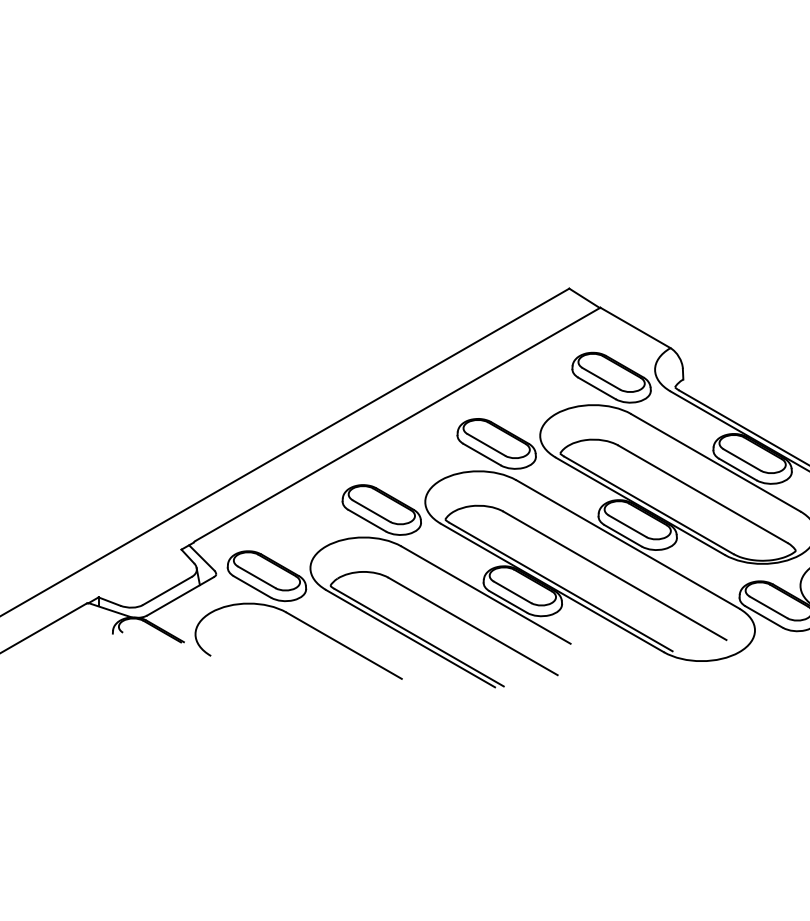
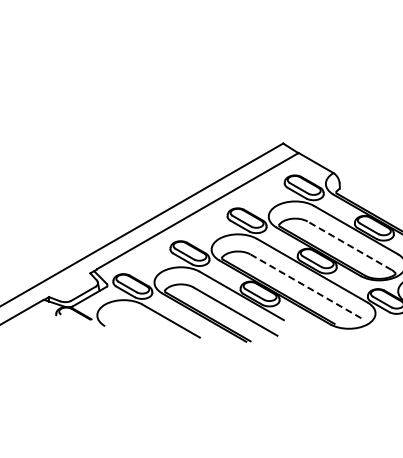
line: (702, 493) -> (349, 245), solid -> dashed
line: (614, 576) -> (305, 286), solid -> dashed

